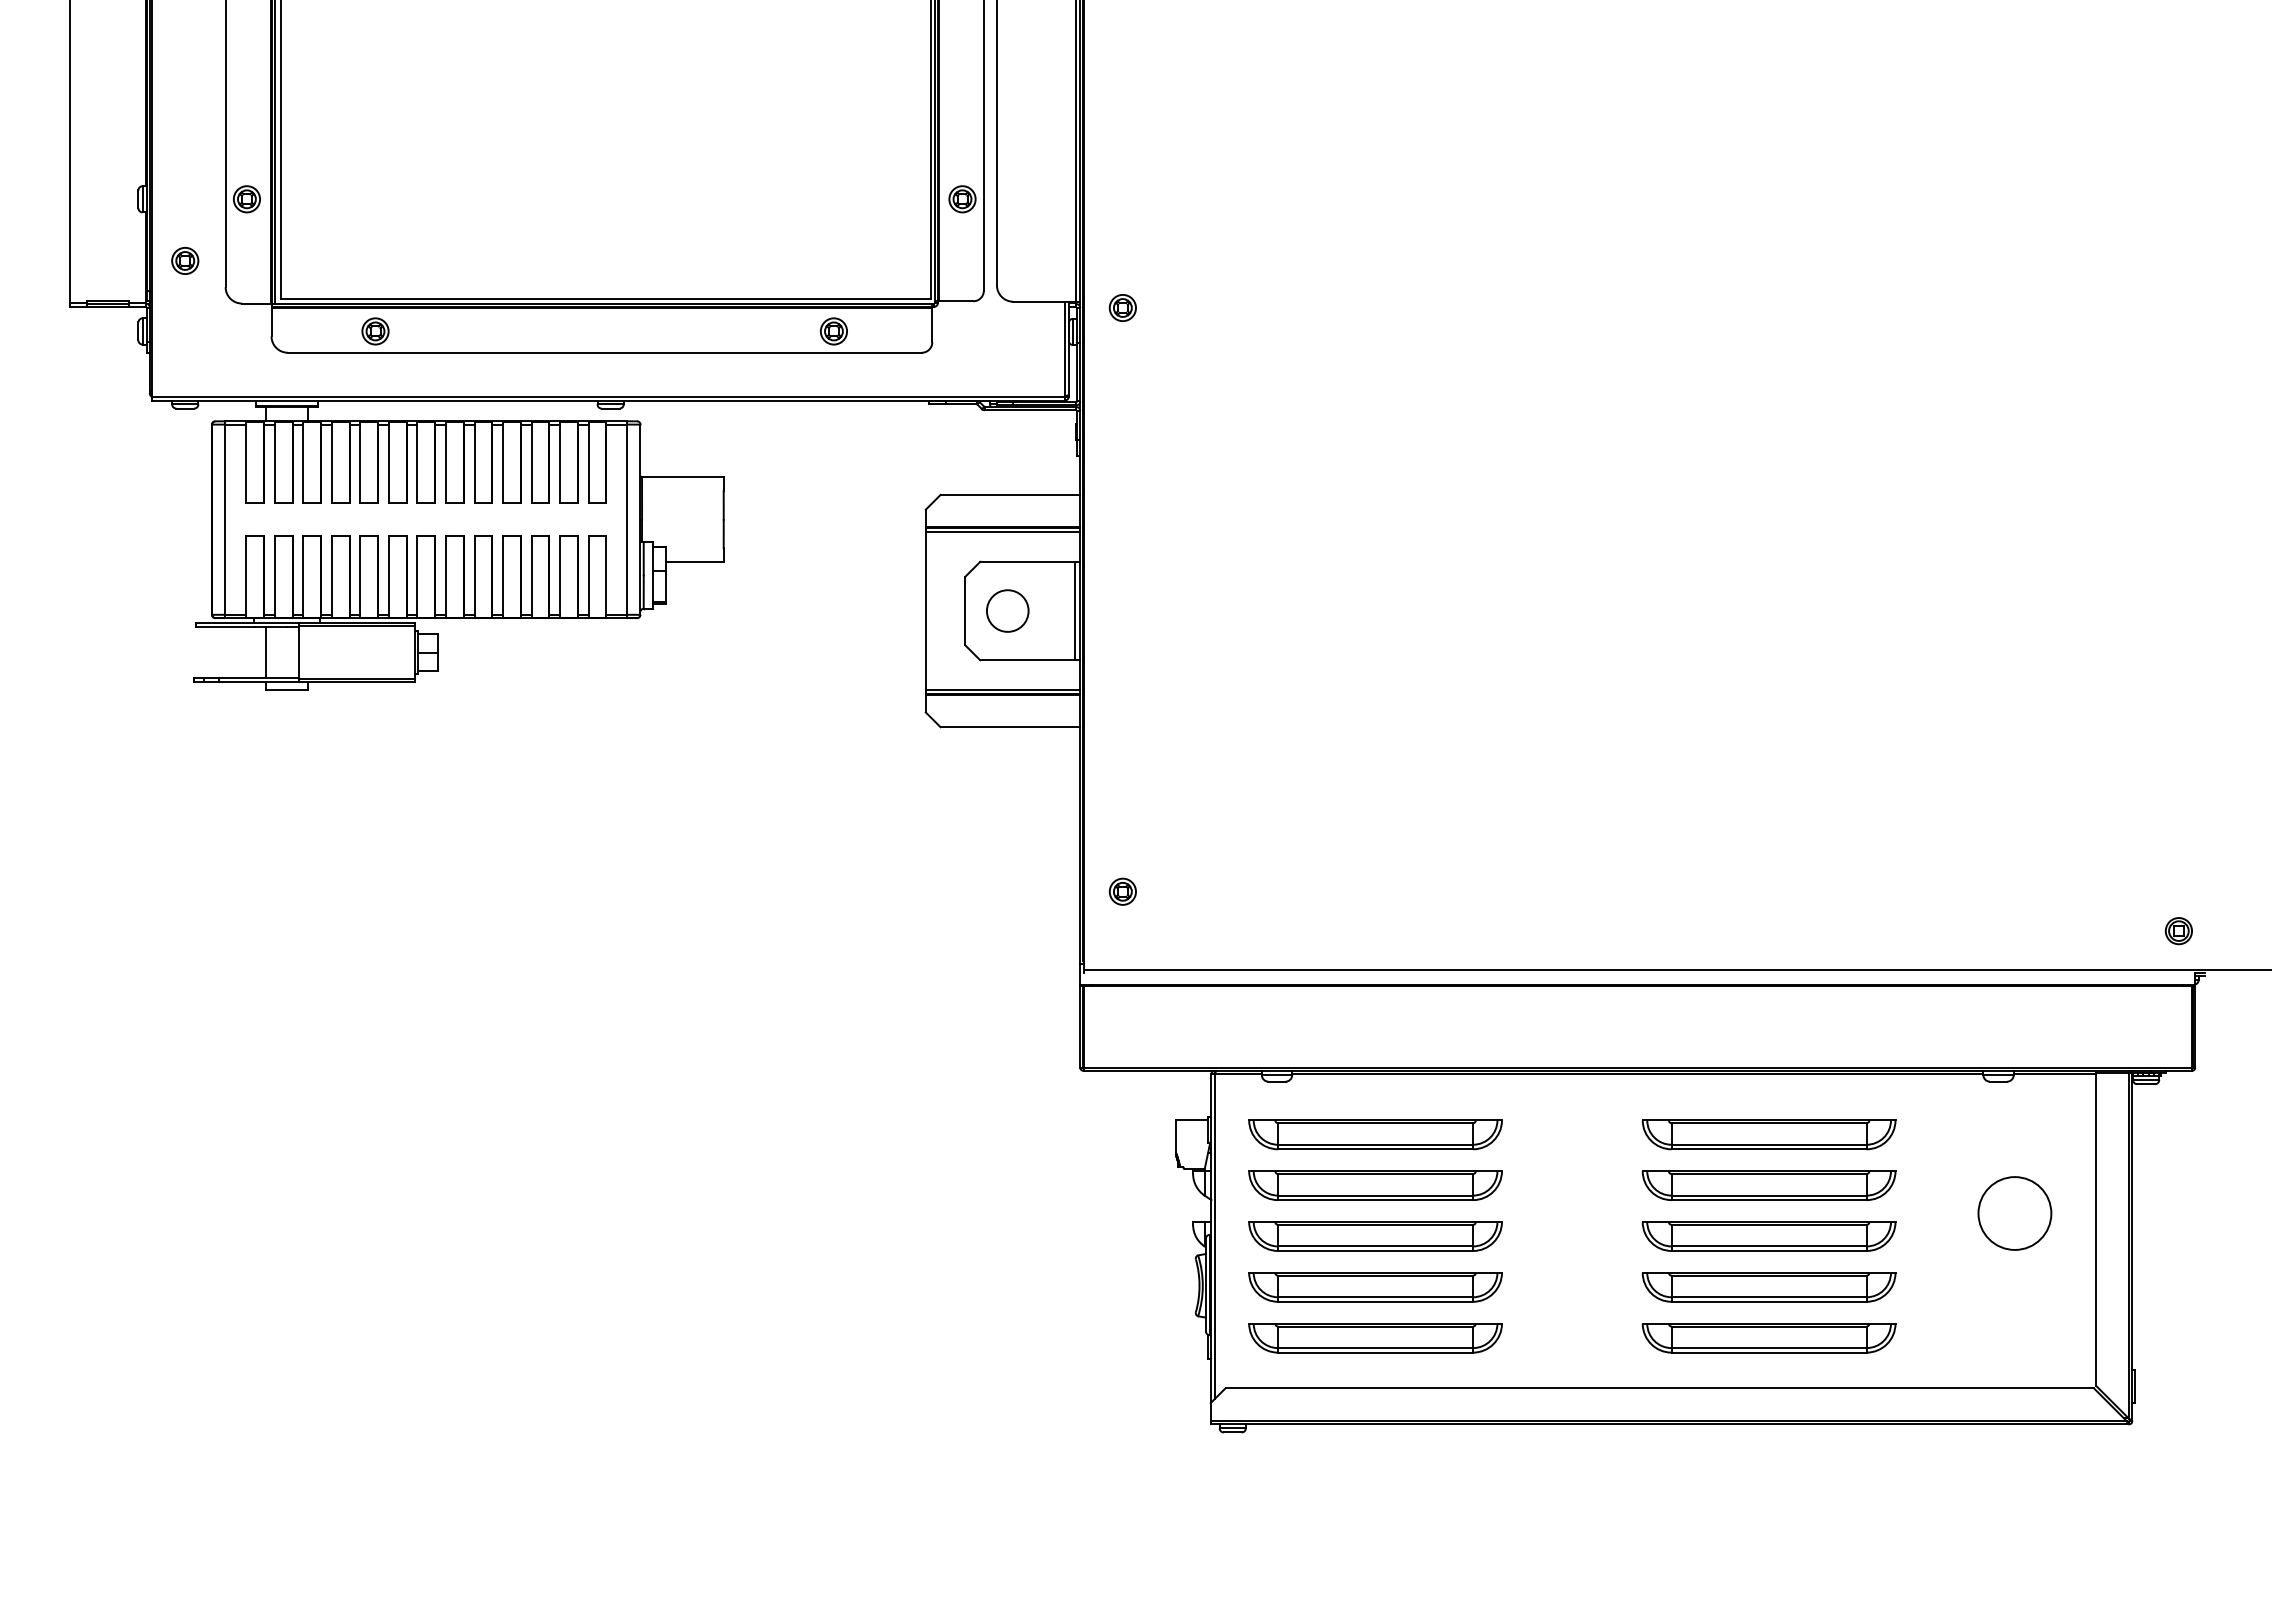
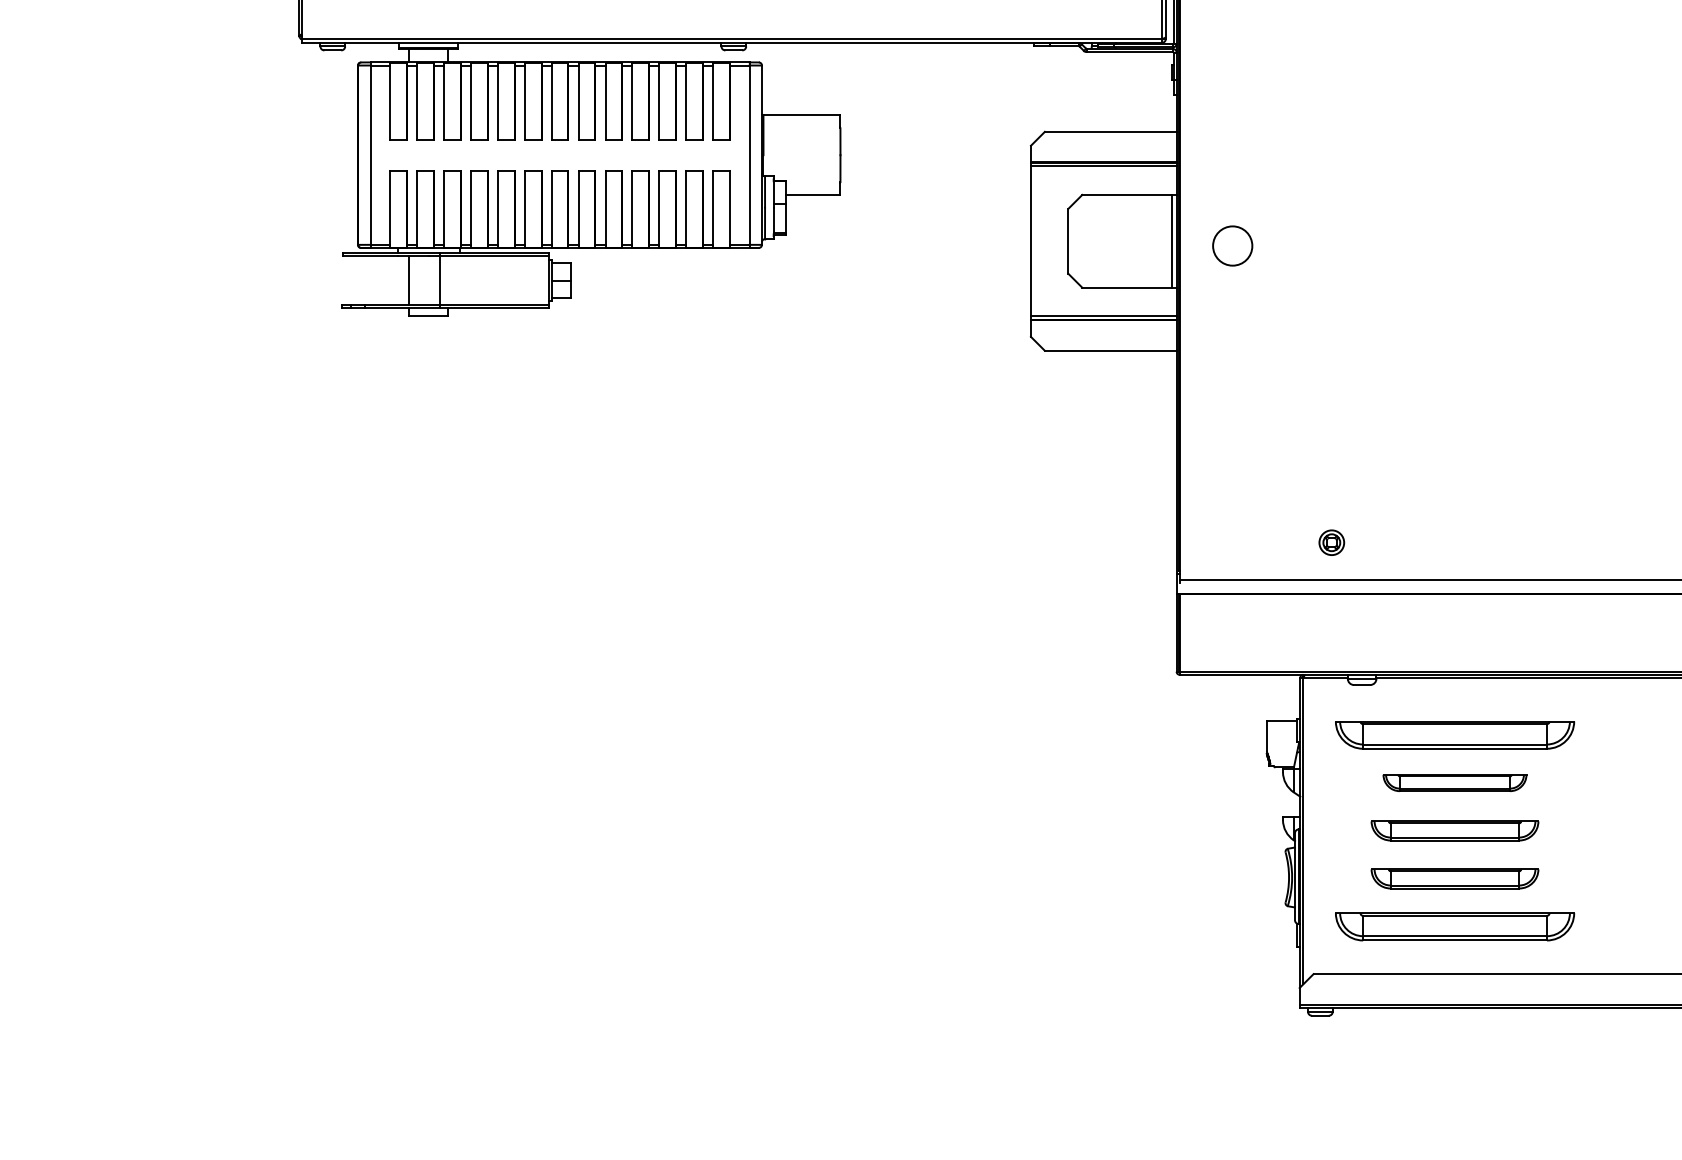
circle: (1007, 610) -> (1232, 245), moved
part: (1122, 891) -> (1331, 542), moved
part: (1375, 1185) -> (1454, 782), size x0.6
part: (1375, 1236) -> (1454, 830), size x0.7
part: (1375, 1287) -> (1454, 879), size x0.7

